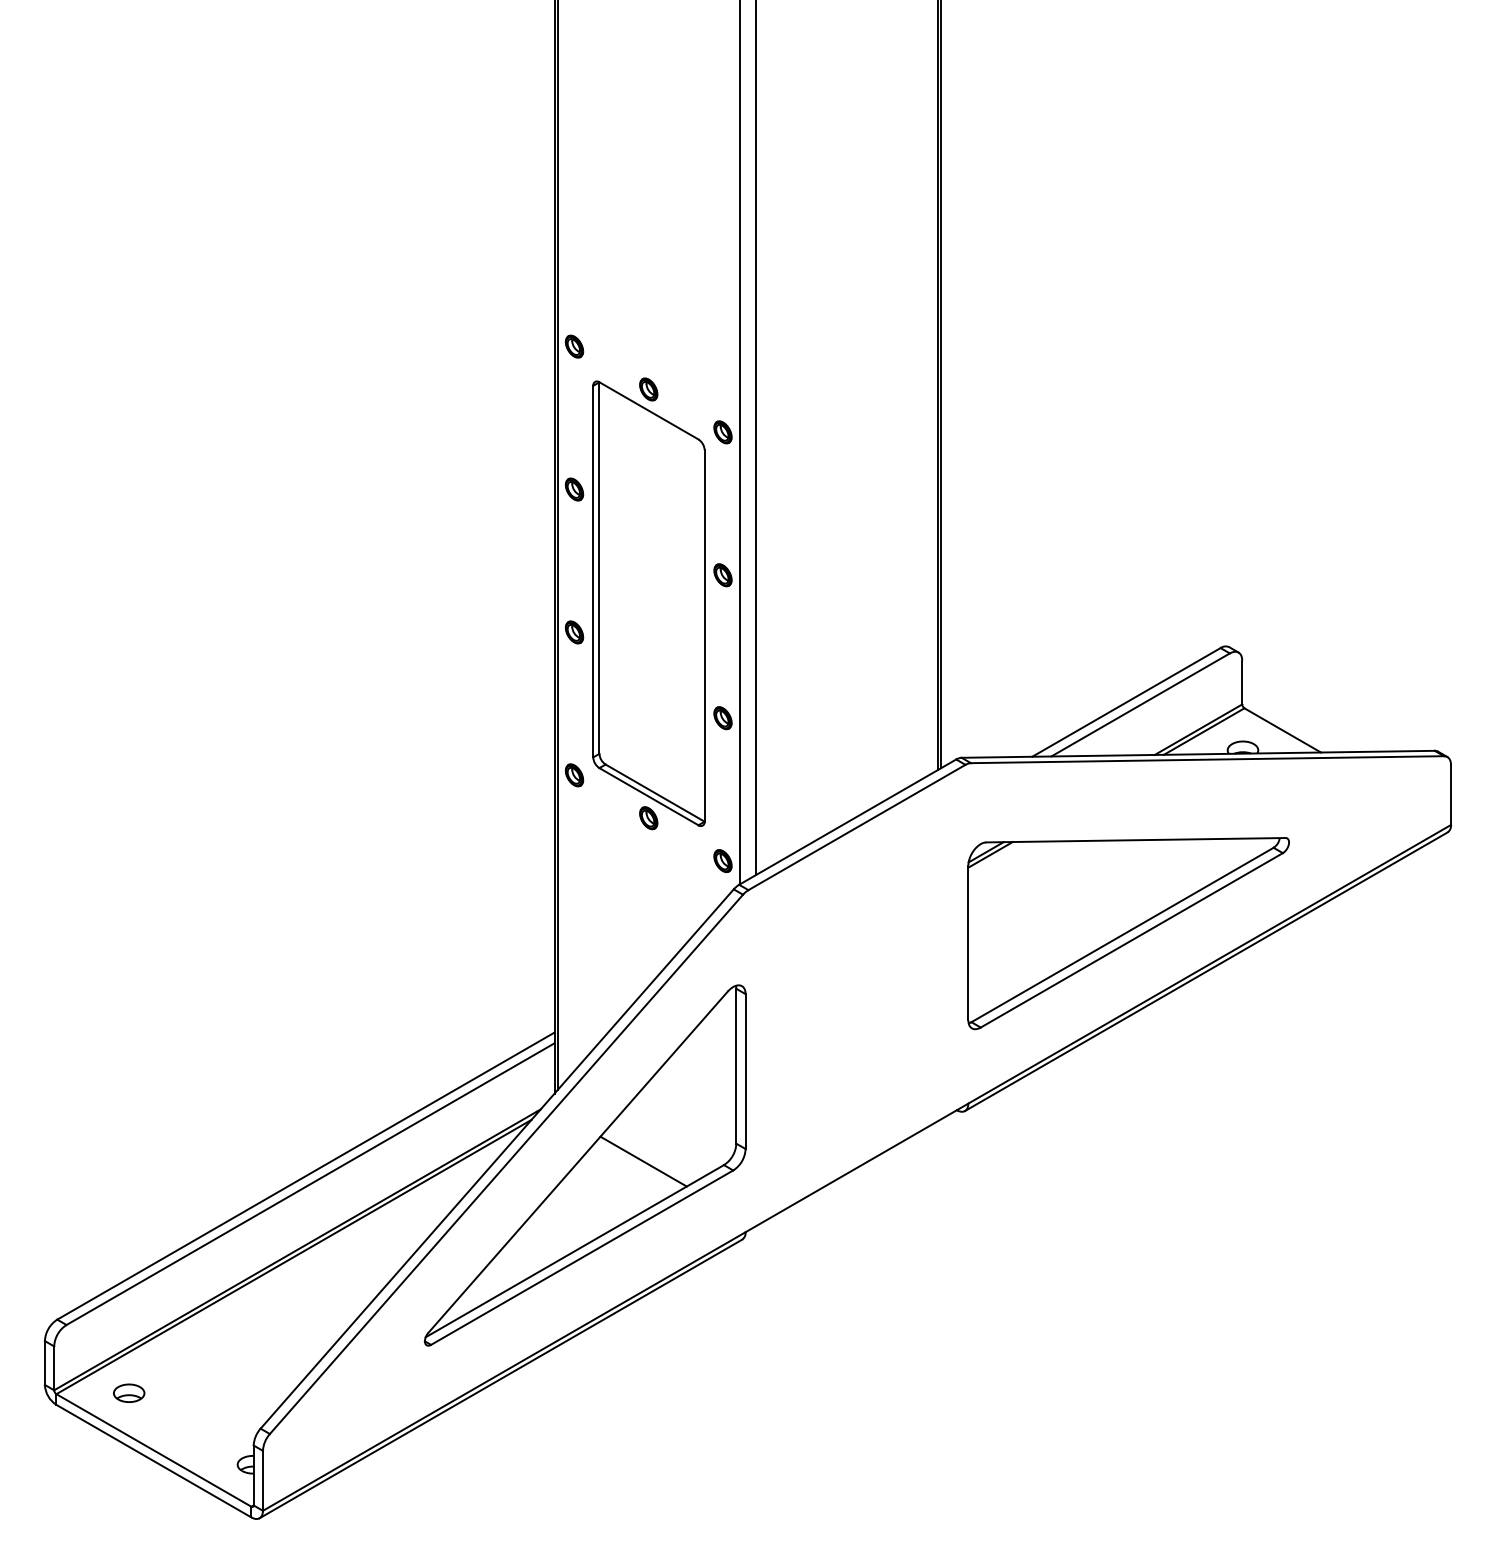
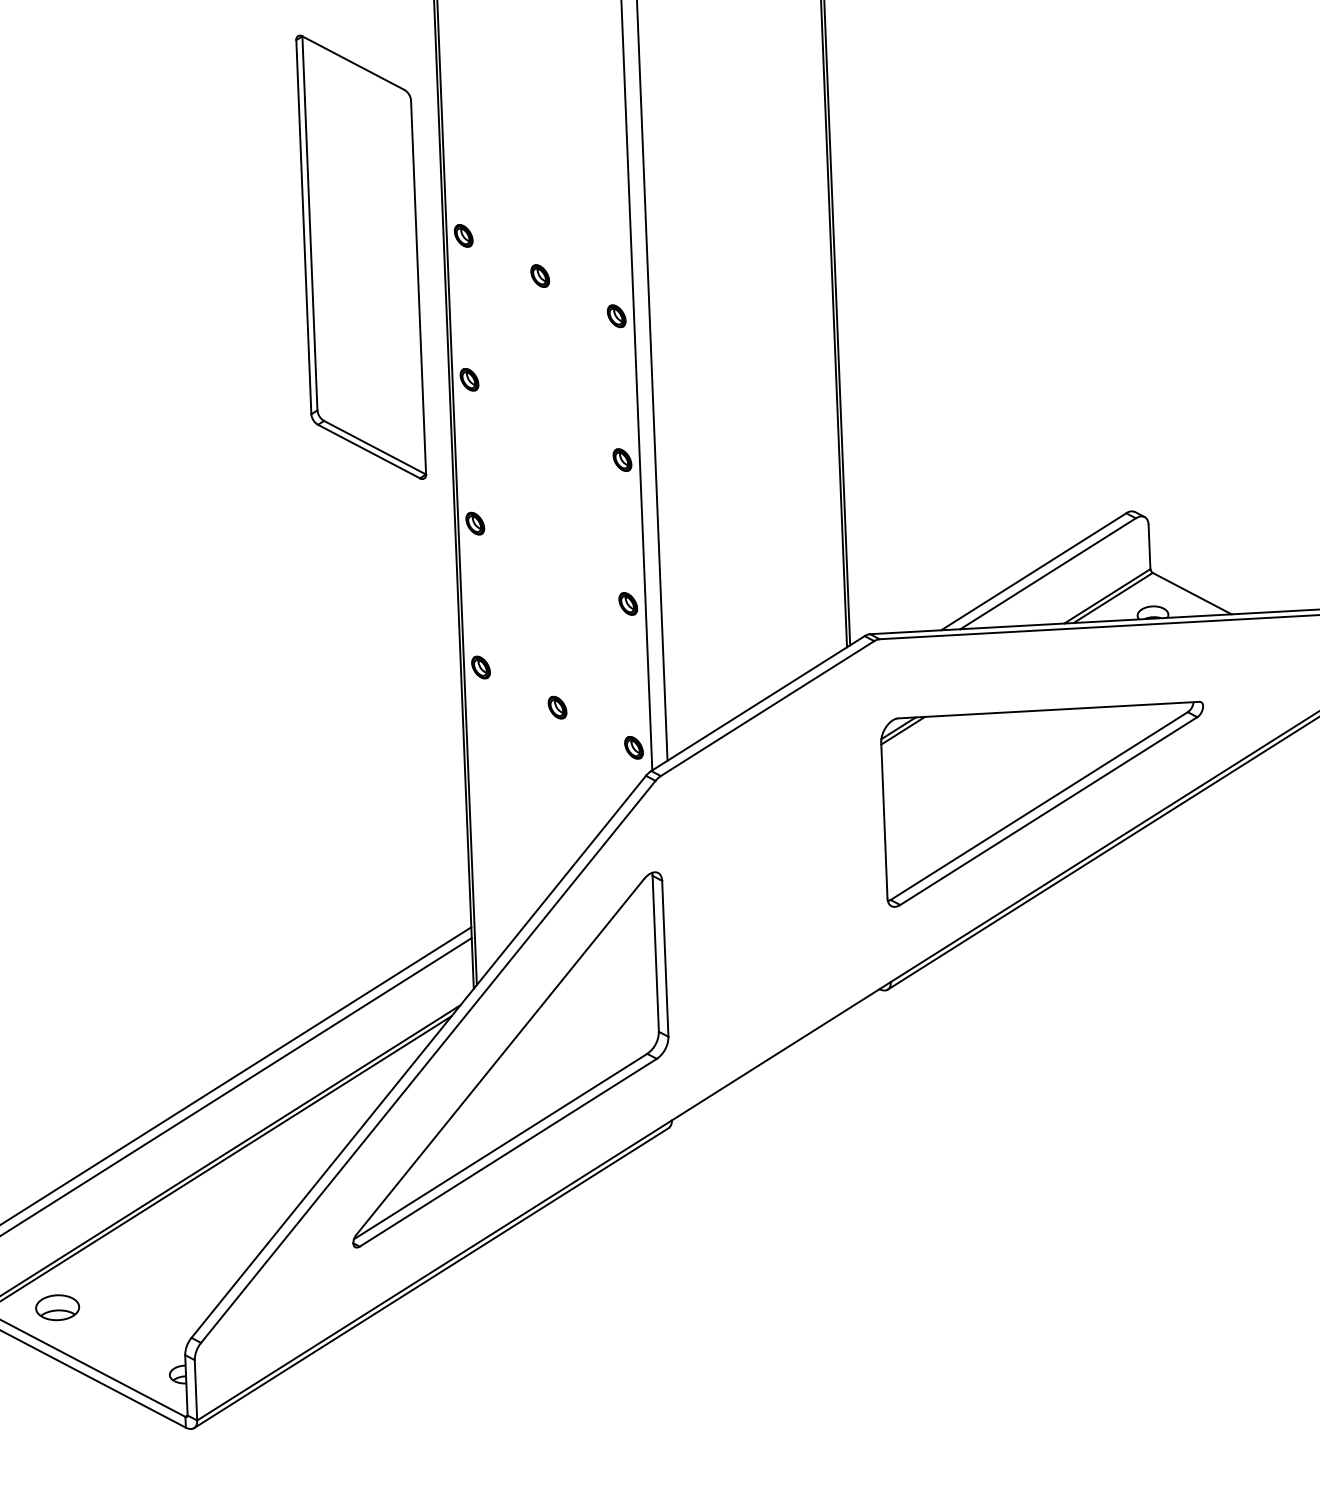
part: (648, 603) -> (360, 257), moved
line: (643, 1161) -> (566, 1053), removed
part: (129, 1392) -> (58, 1306), size x1.4

